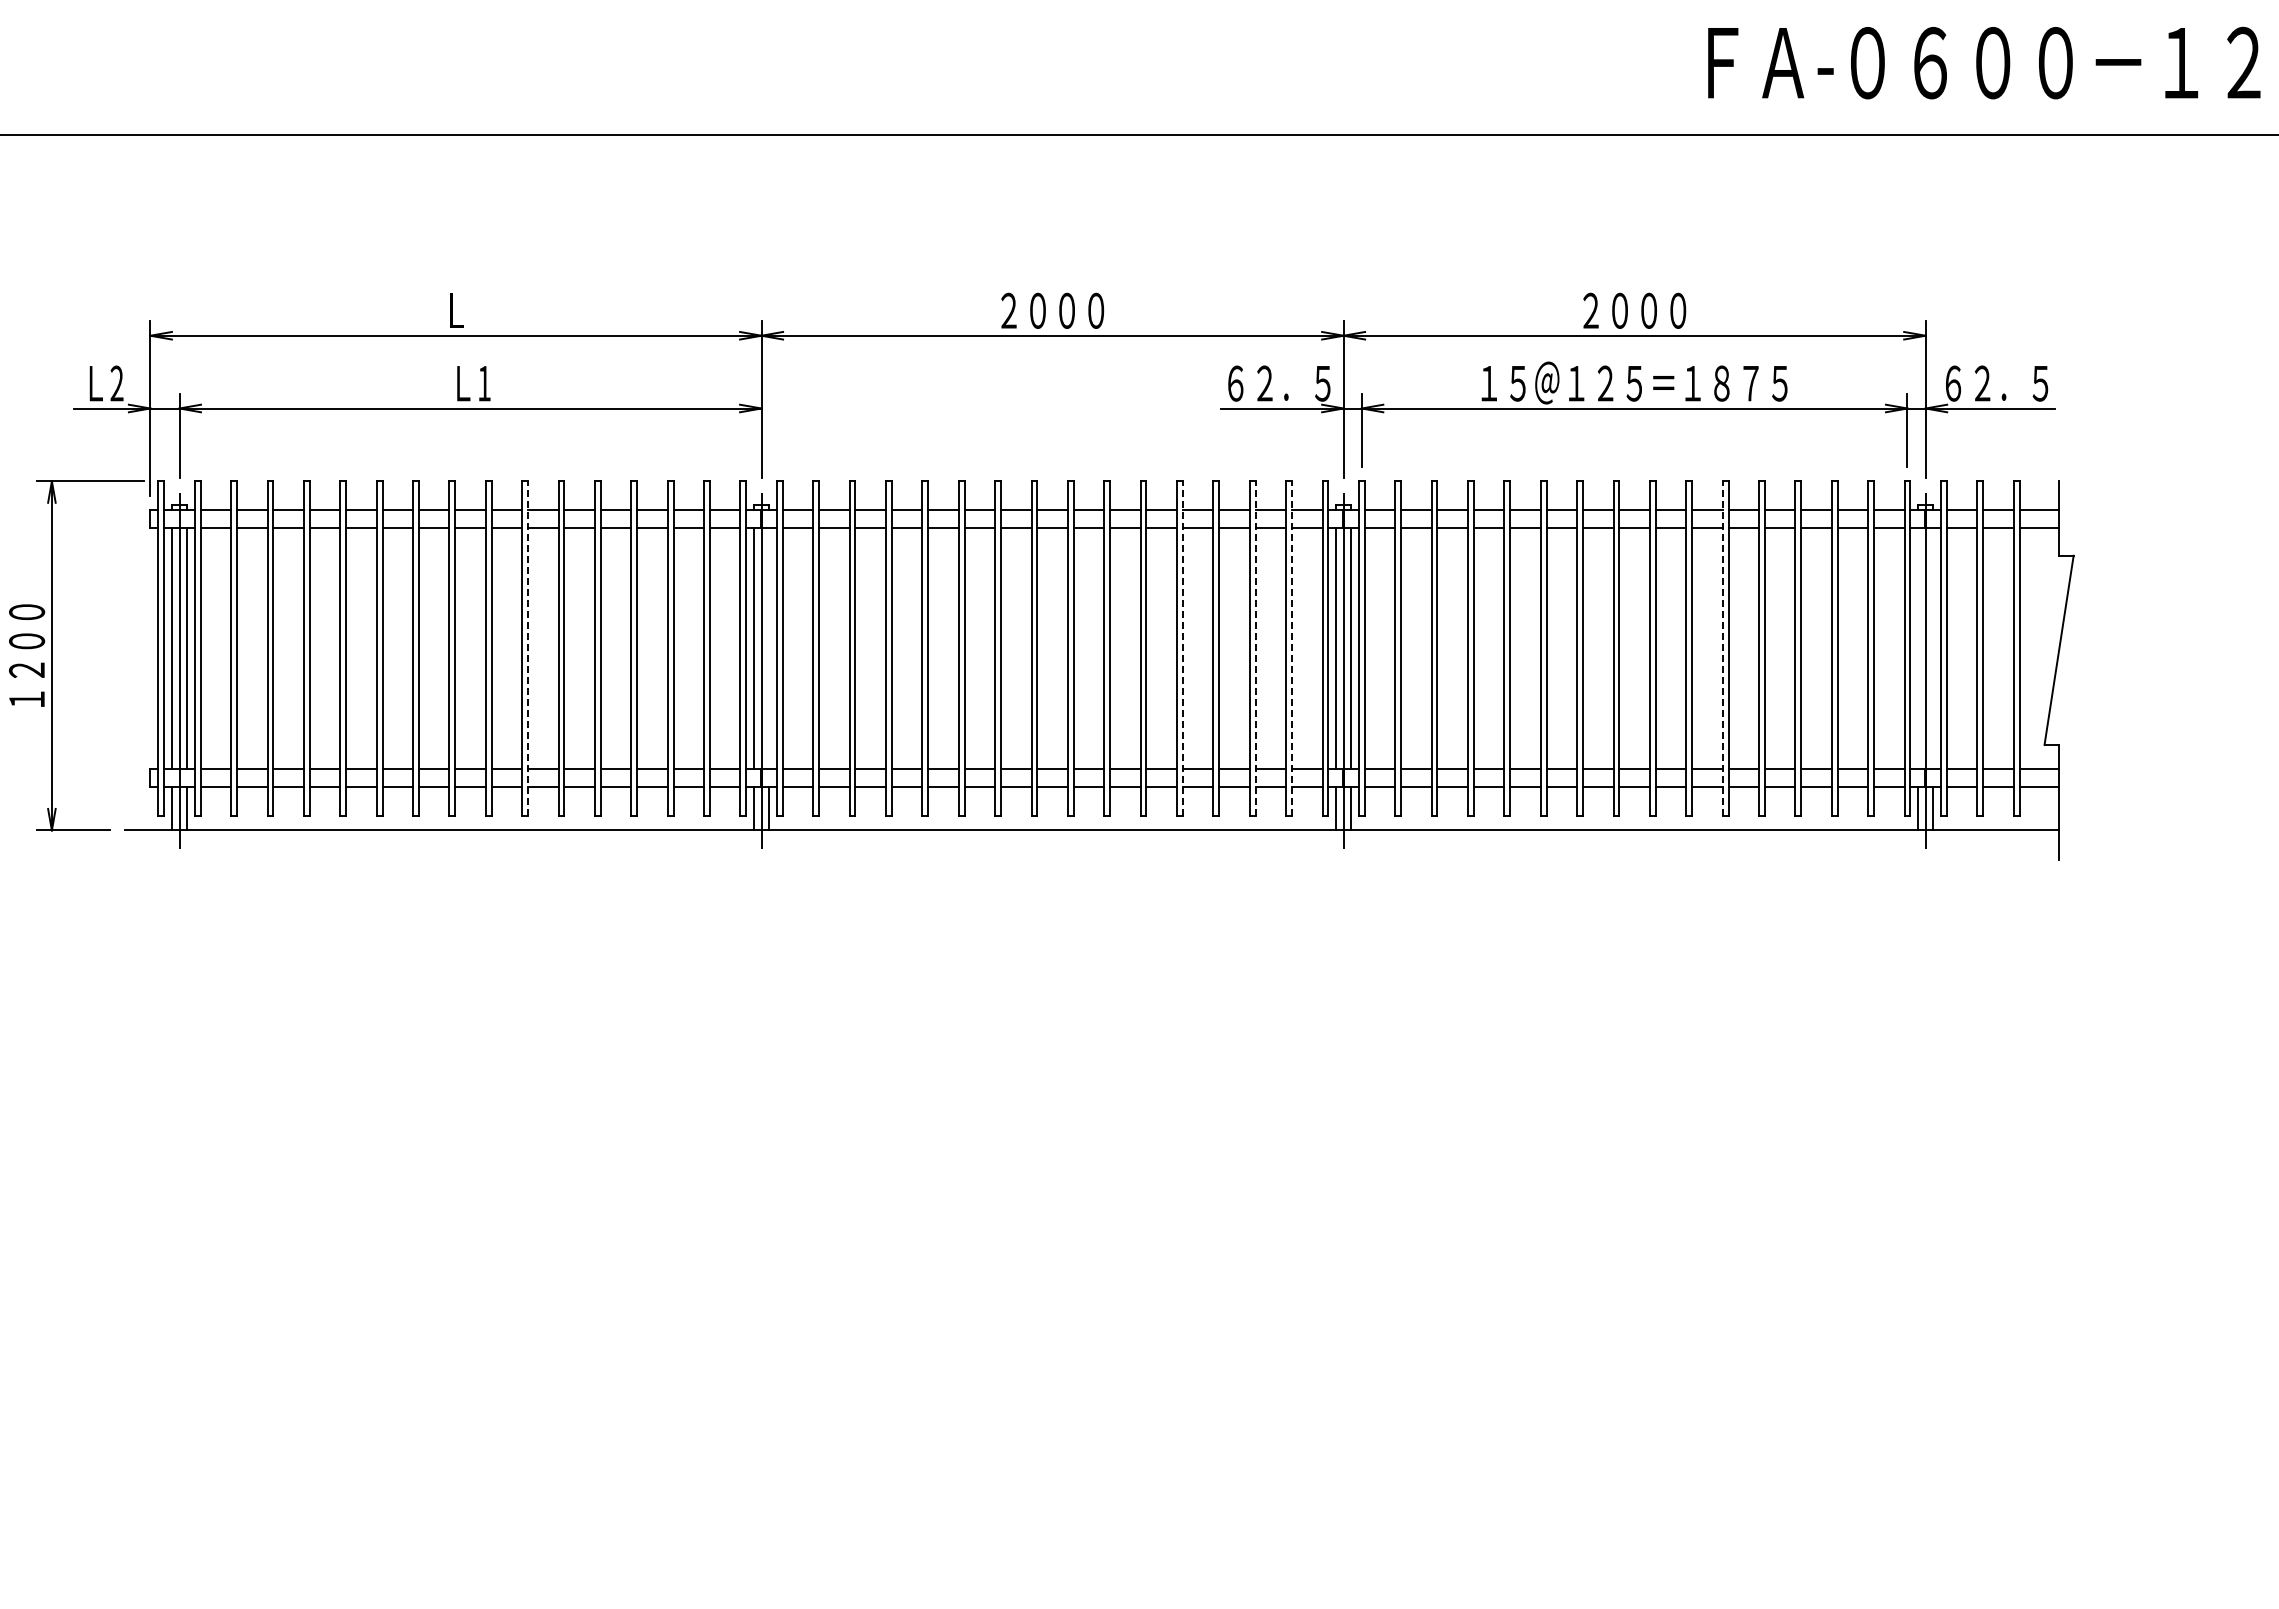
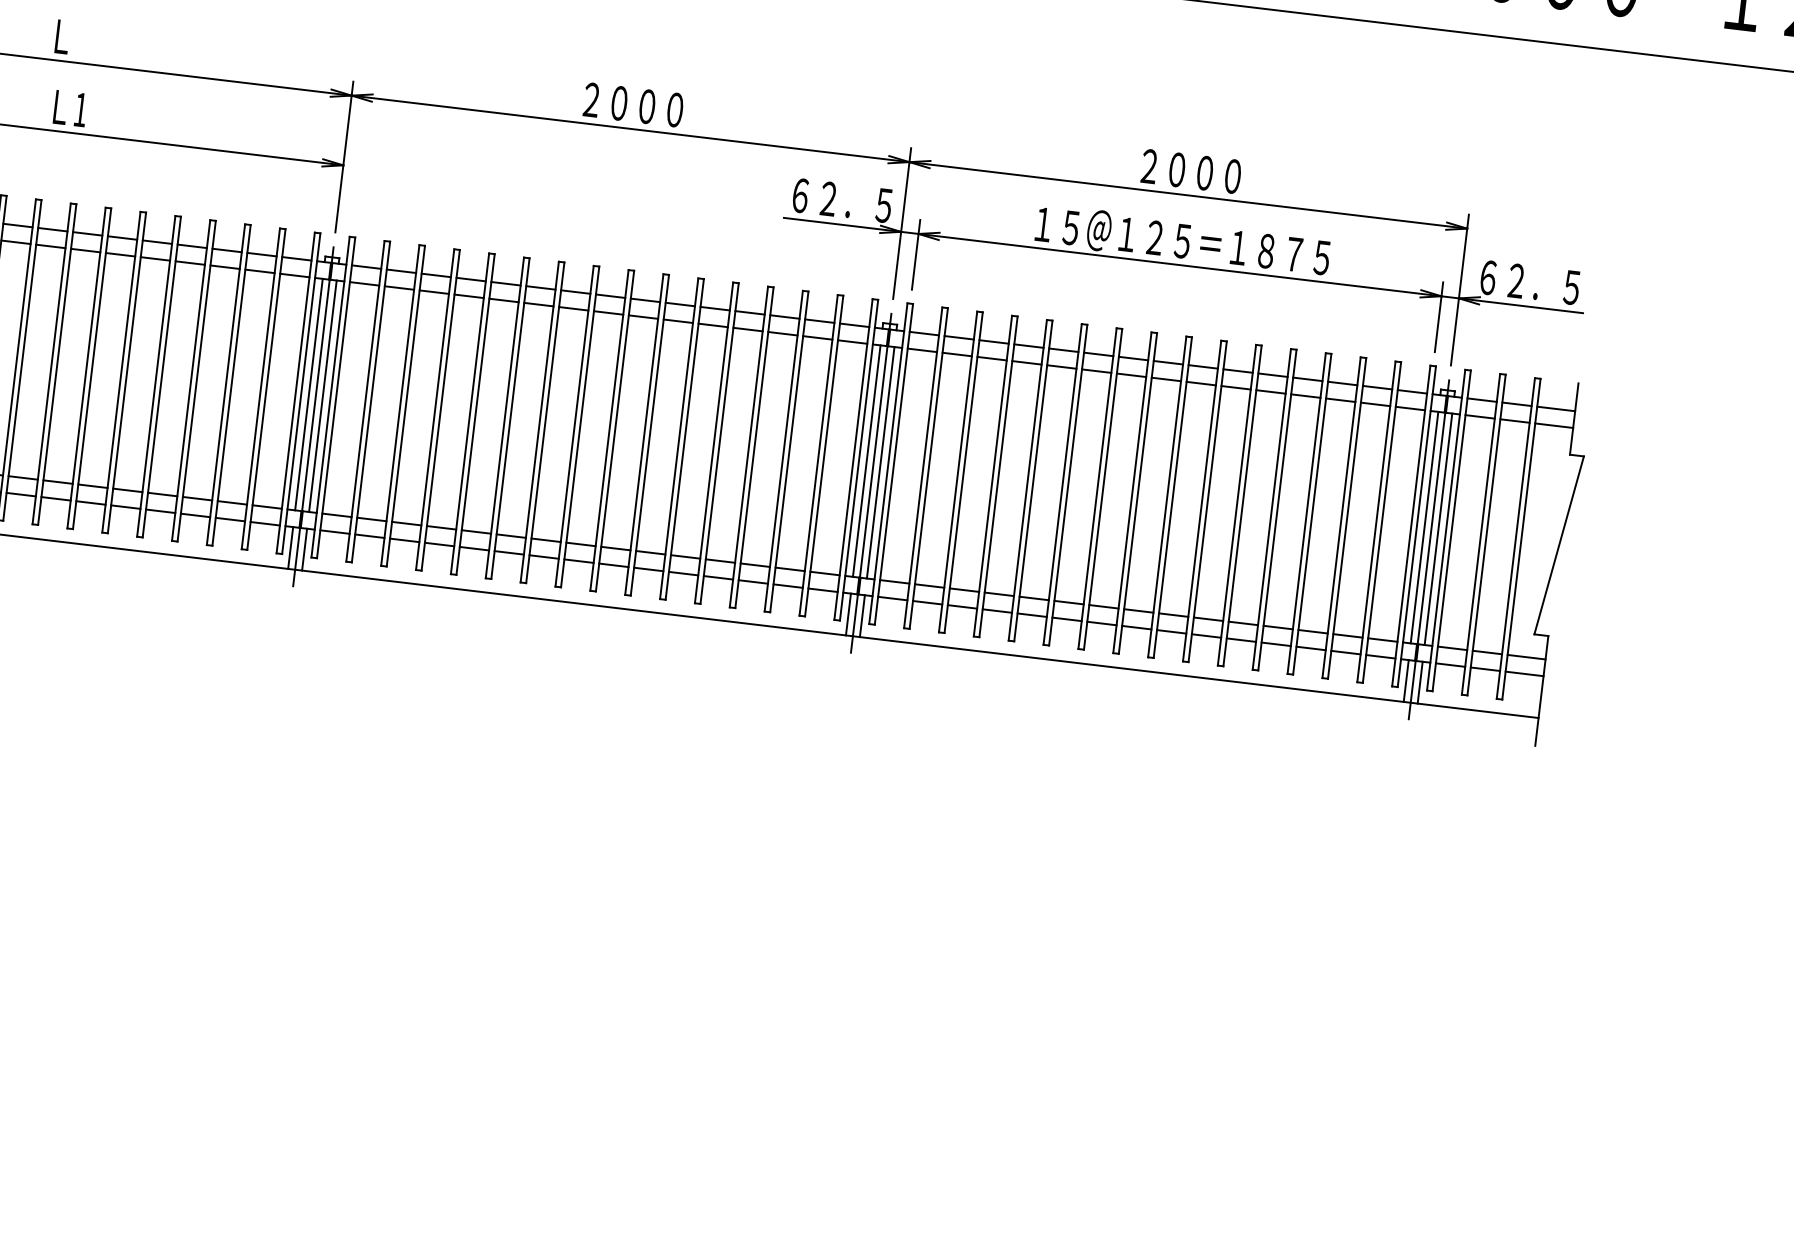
line: (528, 648) -> (92, 368), dashed -> solid
line: (768, 648) -> (322, 396), added
line: (1182, 648) -> (719, 443), dashed -> solid
line: (1255, 648) -> (789, 451), dashed -> solid
line: (1291, 648) -> (823, 455), dashed -> solid
line: (1722, 648) -> (1236, 505), dashed -> solid
line: (1918, 648) -> (1424, 527), added
line: (1932, 648) -> (1438, 529), added

